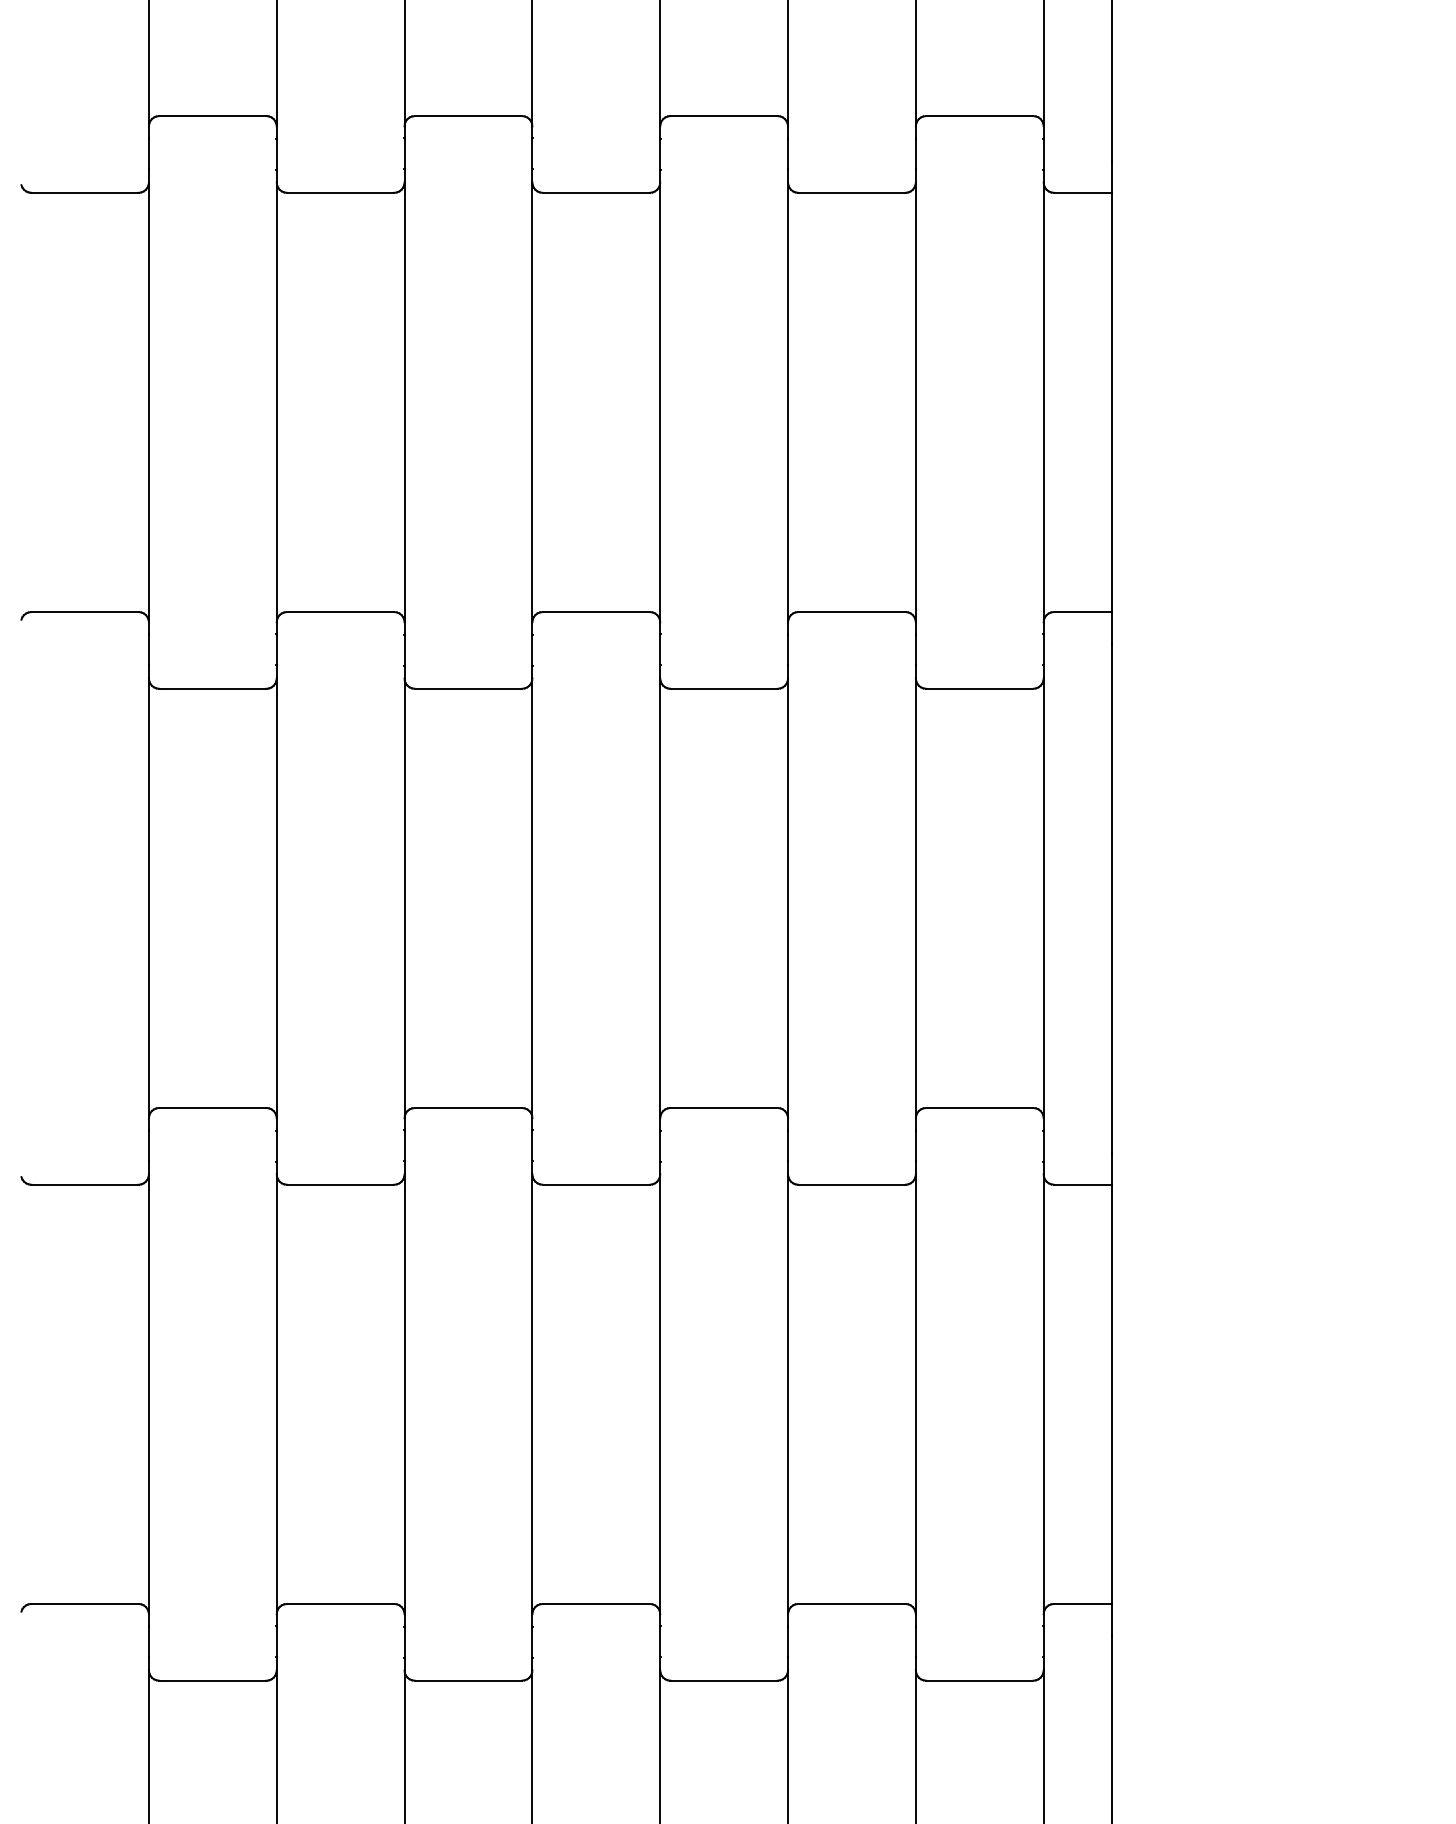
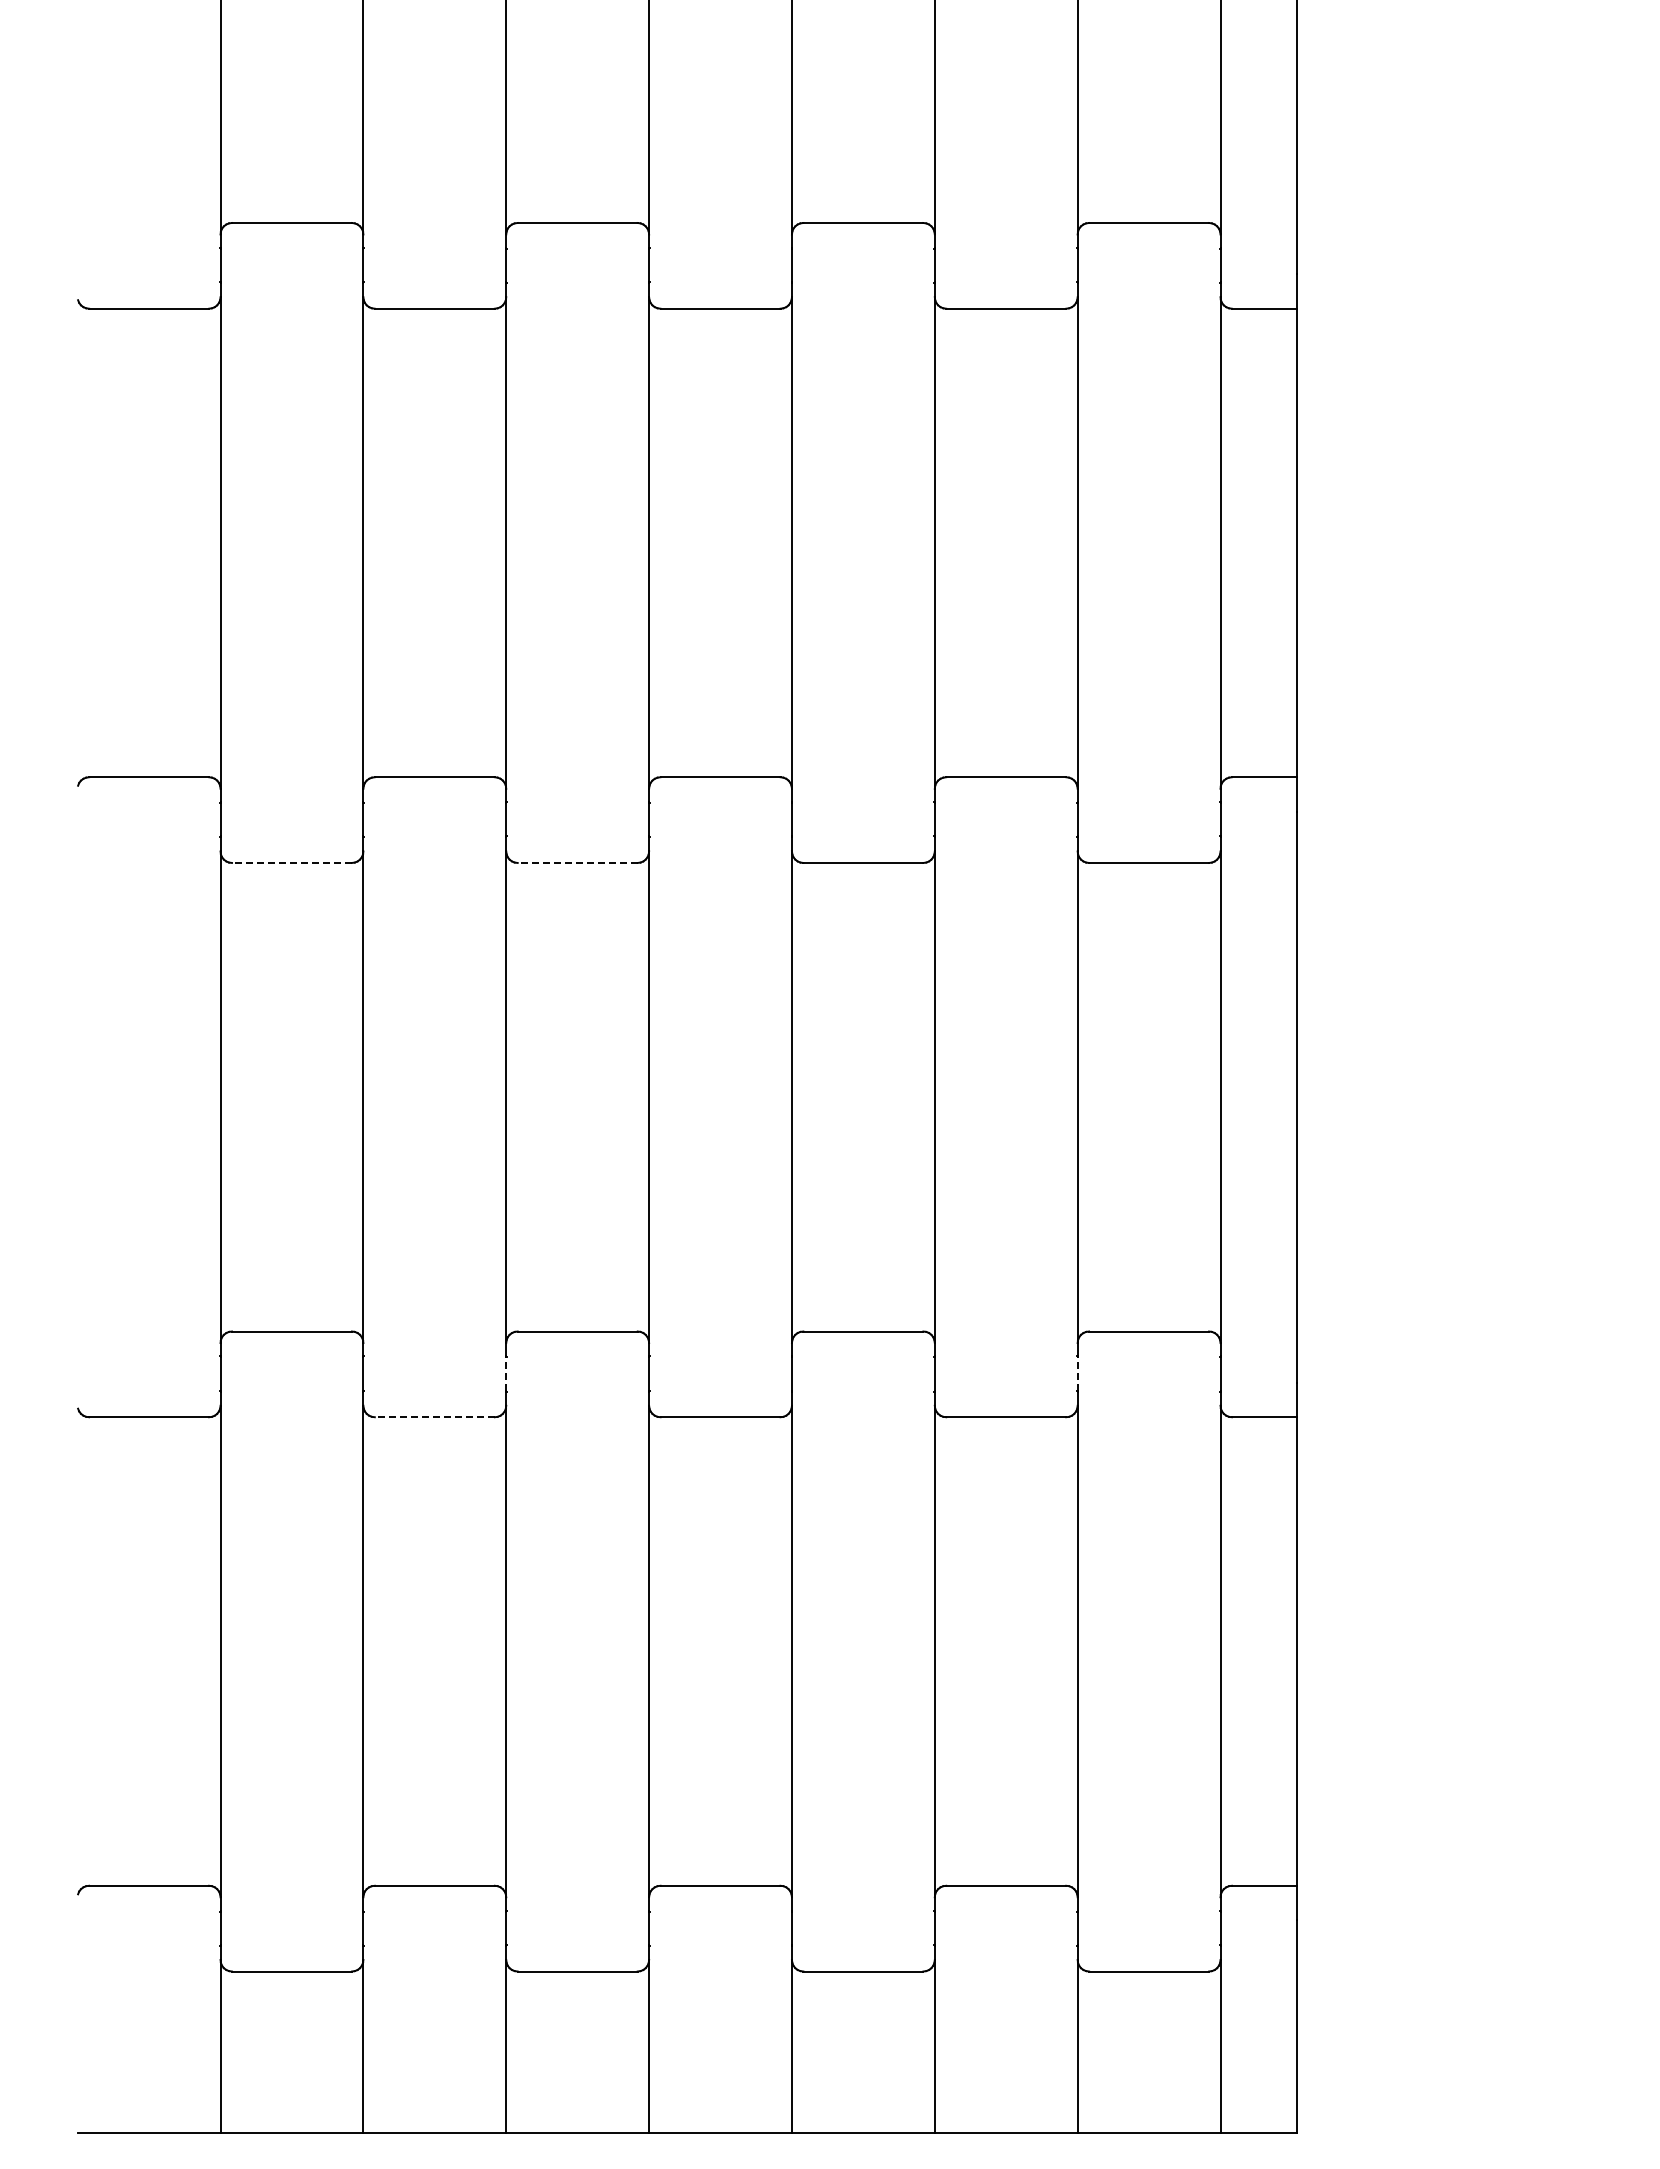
line: (212, 688) -> (291, 862), solid -> dashed
line: (468, 688) -> (577, 862), solid -> dashed
line: (404, 1146) -> (506, 1374), solid -> dashed
line: (915, 1146) -> (1077, 1374), solid -> dashed
line: (340, 1184) -> (434, 1417), solid -> dashed

